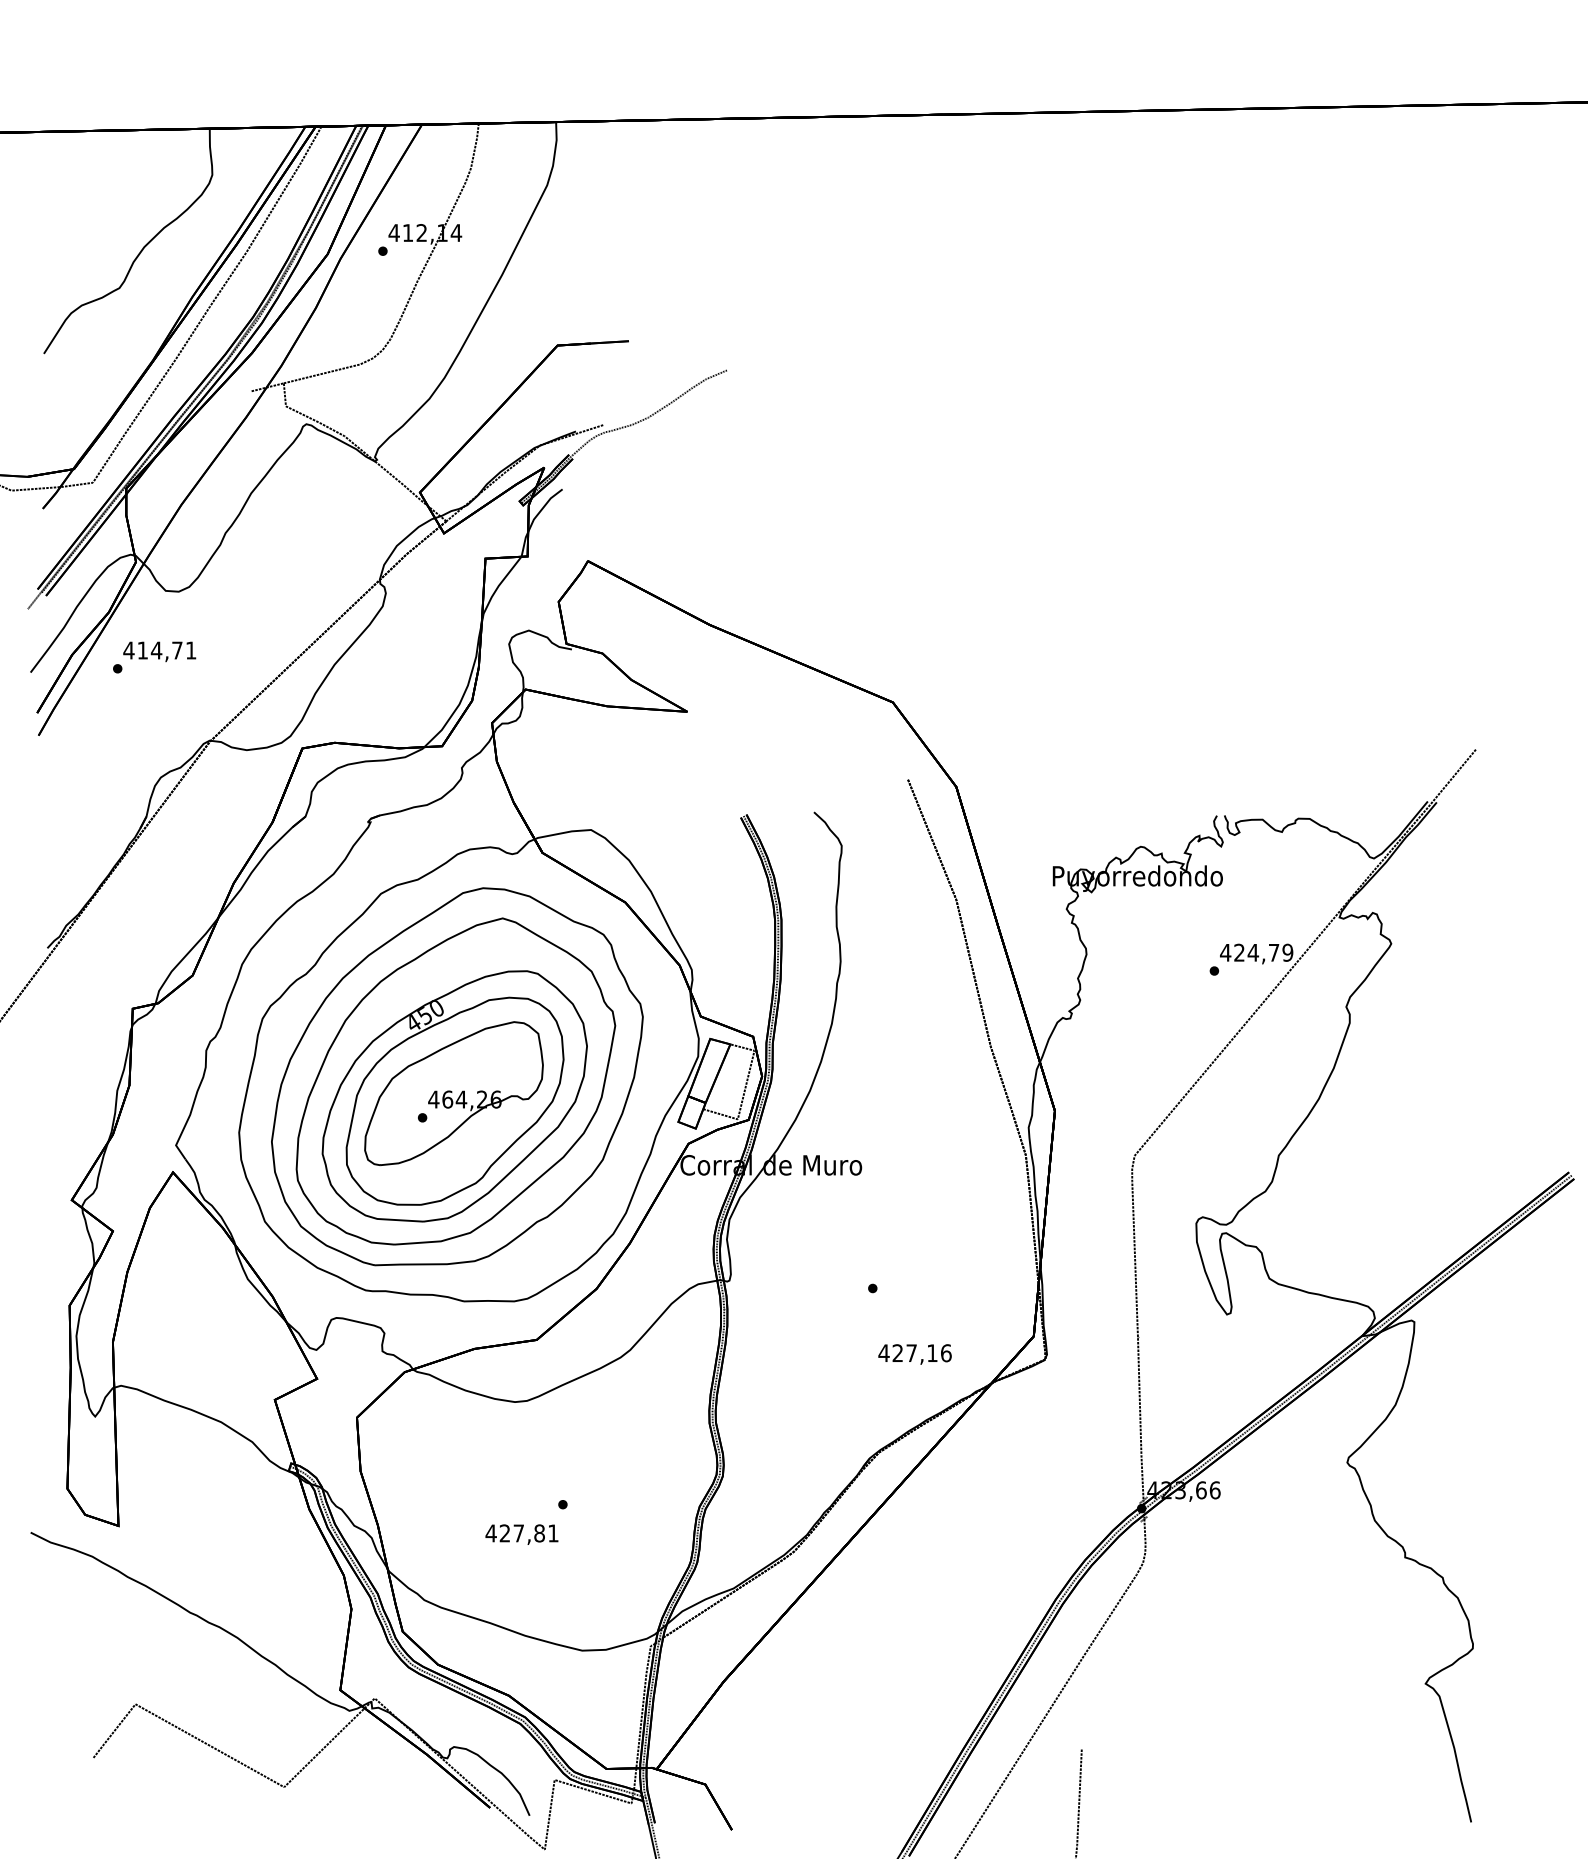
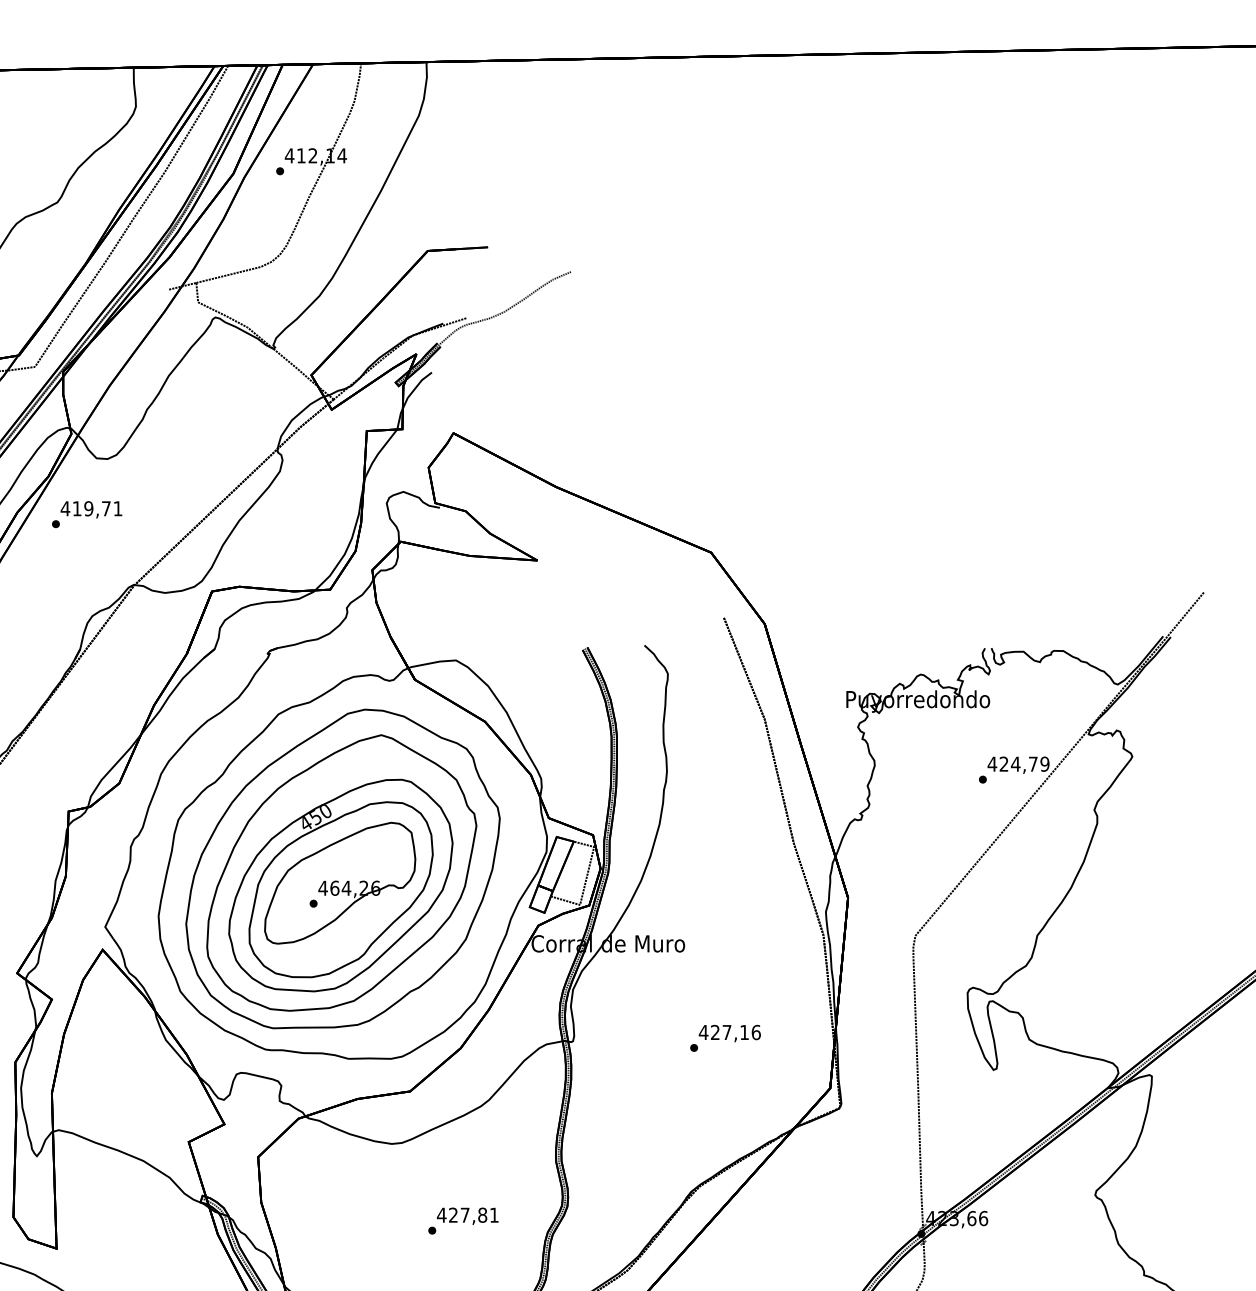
text: (156, 650) -> (88, 508), 414,71 -> 419,71
text: (914, 1354) -> (729, 1033), moved
text: (521, 1534) -> (467, 1216), moved

